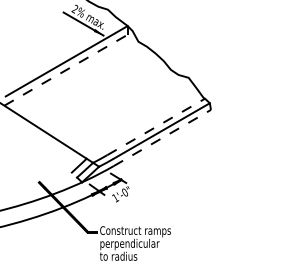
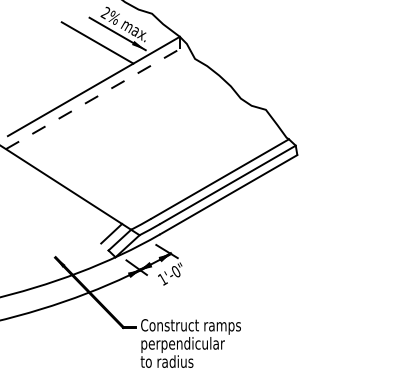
line: (68, 30) -> (96, 43), added
line: (156, 126) -> (220, 178), dashed -> solid
line: (162, 137) -> (228, 194), dashed -> solid

